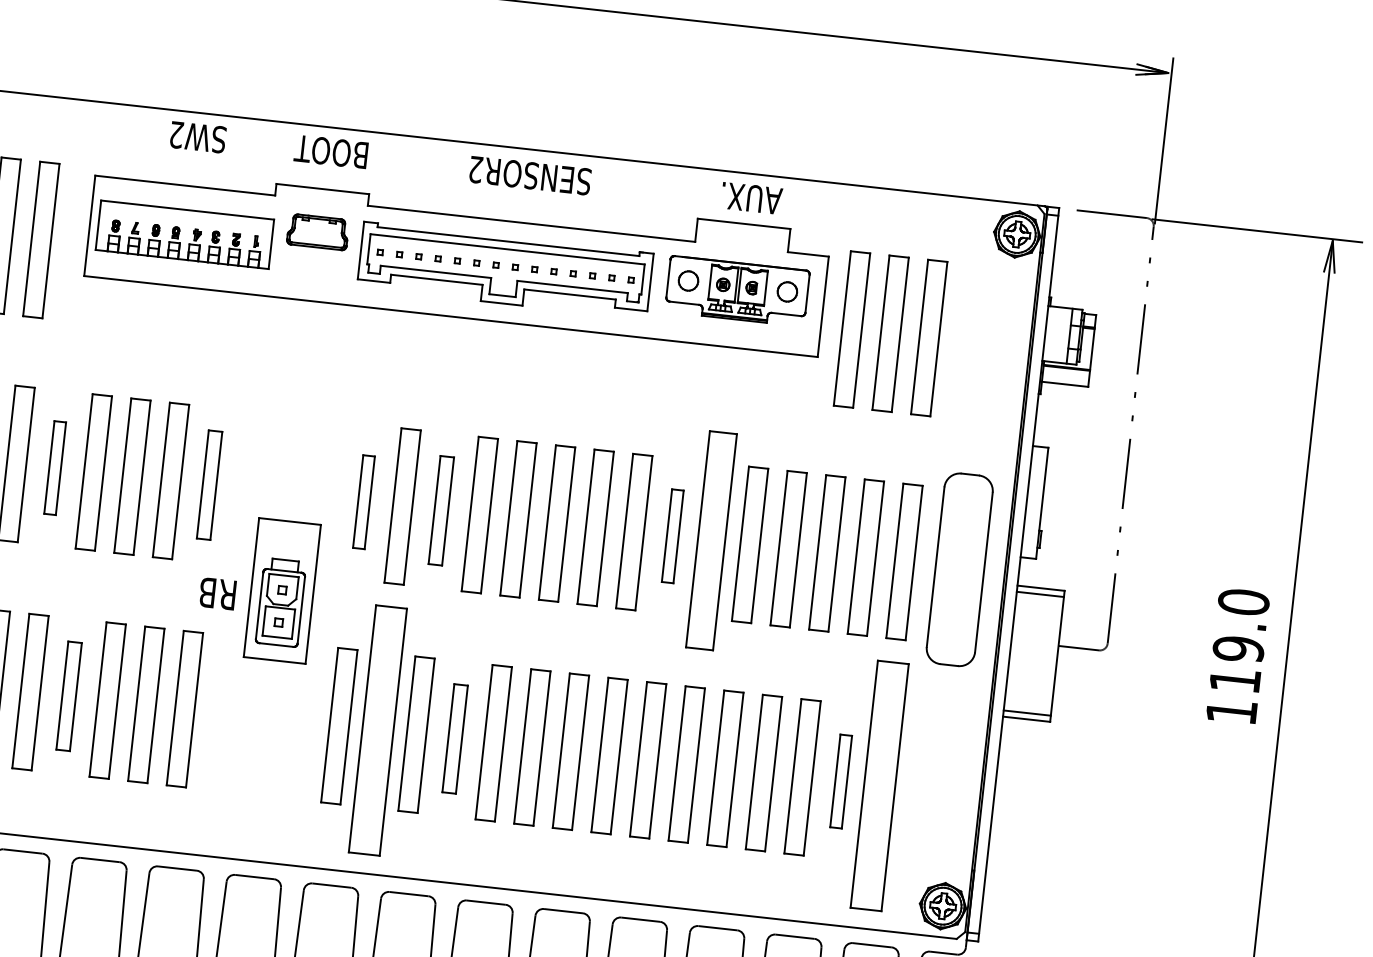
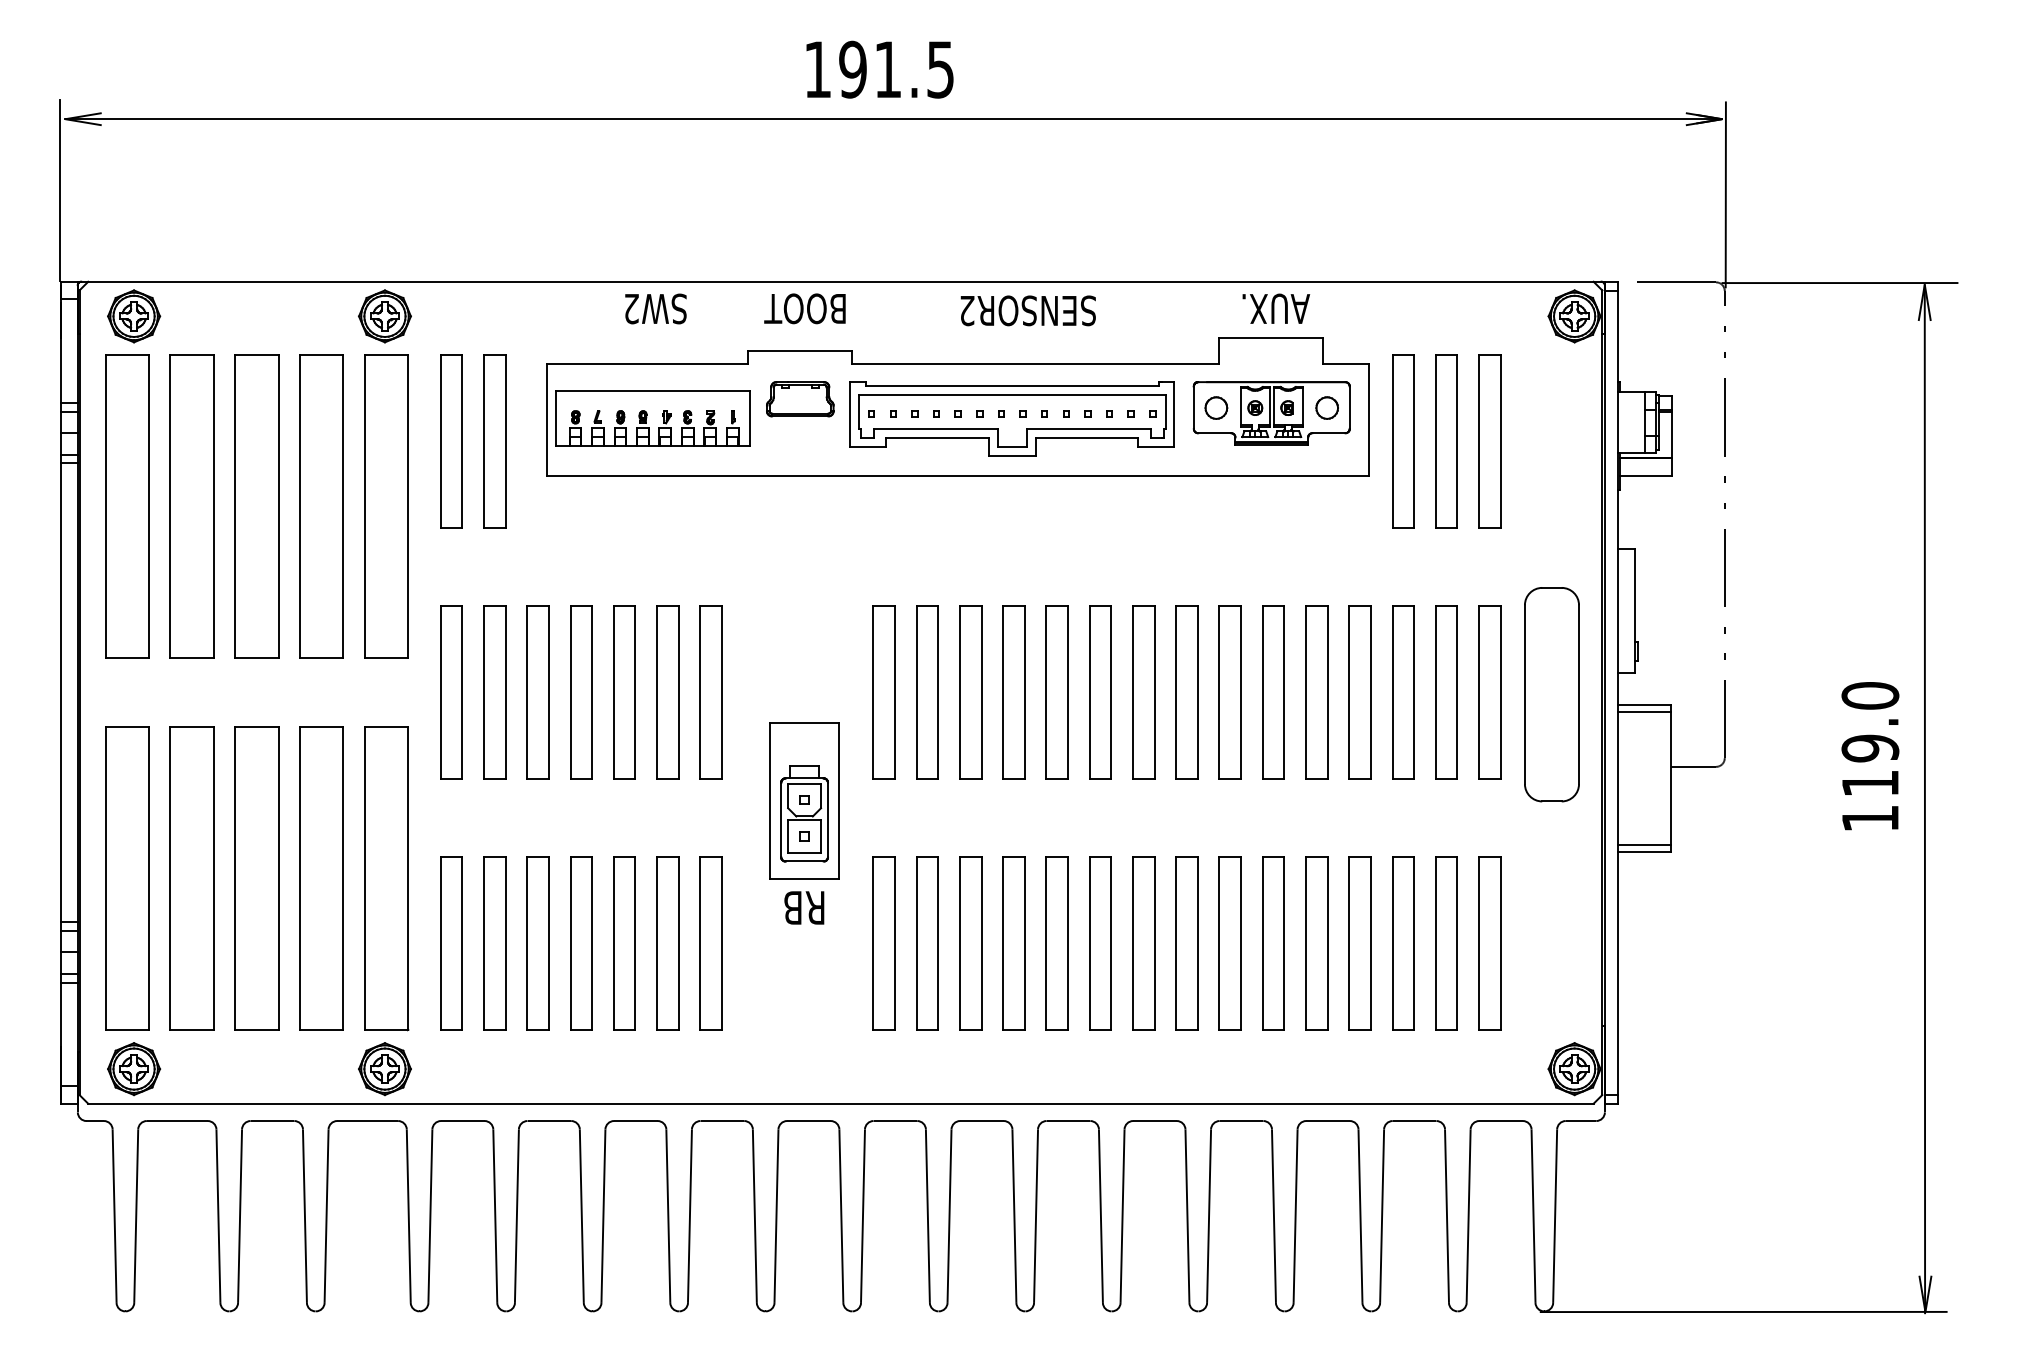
part: (54, 467) -> (537, 692), size x1.67
part: (209, 484) -> (710, 692), size x1.43
part: (363, 502) -> (883, 692), size x1.67
part: (441, 510) -> (970, 692), size x1.43
part: (672, 536) -> (1229, 692), size x1.67
part: (711, 540) -> (1273, 692), size x0.71
text: (217, 593) -> (804, 907), moved
part: (69, 696) -> (581, 943), size x1.43
part: (377, 730) -> (927, 943), size x0.62
part: (454, 738) -> (1013, 943), size x1.43
part: (841, 781) -> (1446, 943), size x1.67
part: (879, 785) -> (1489, 943), size x0.62

